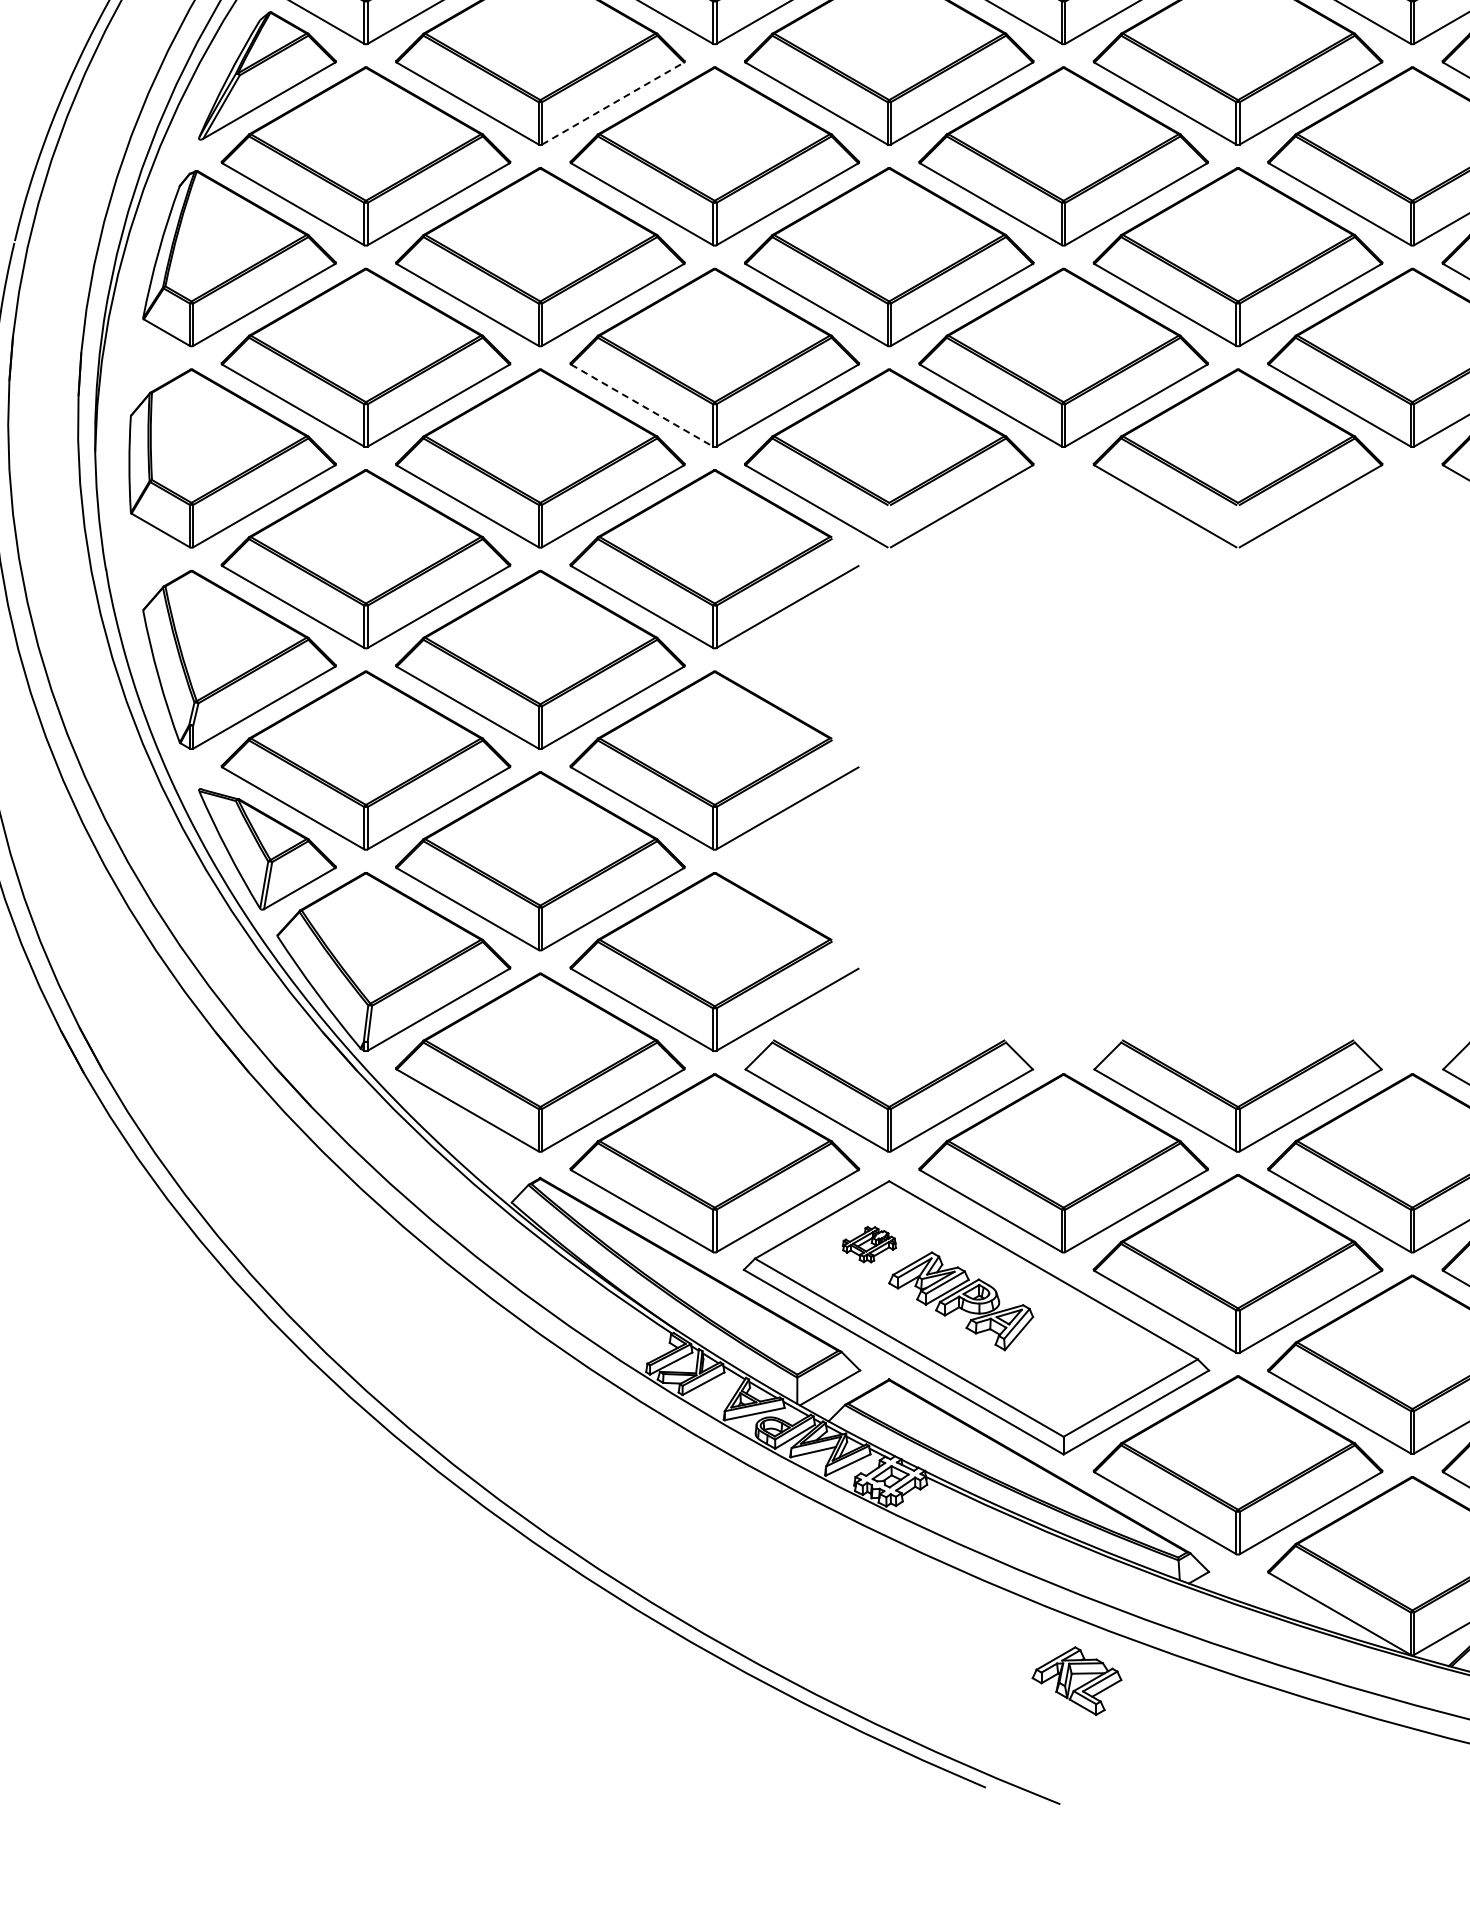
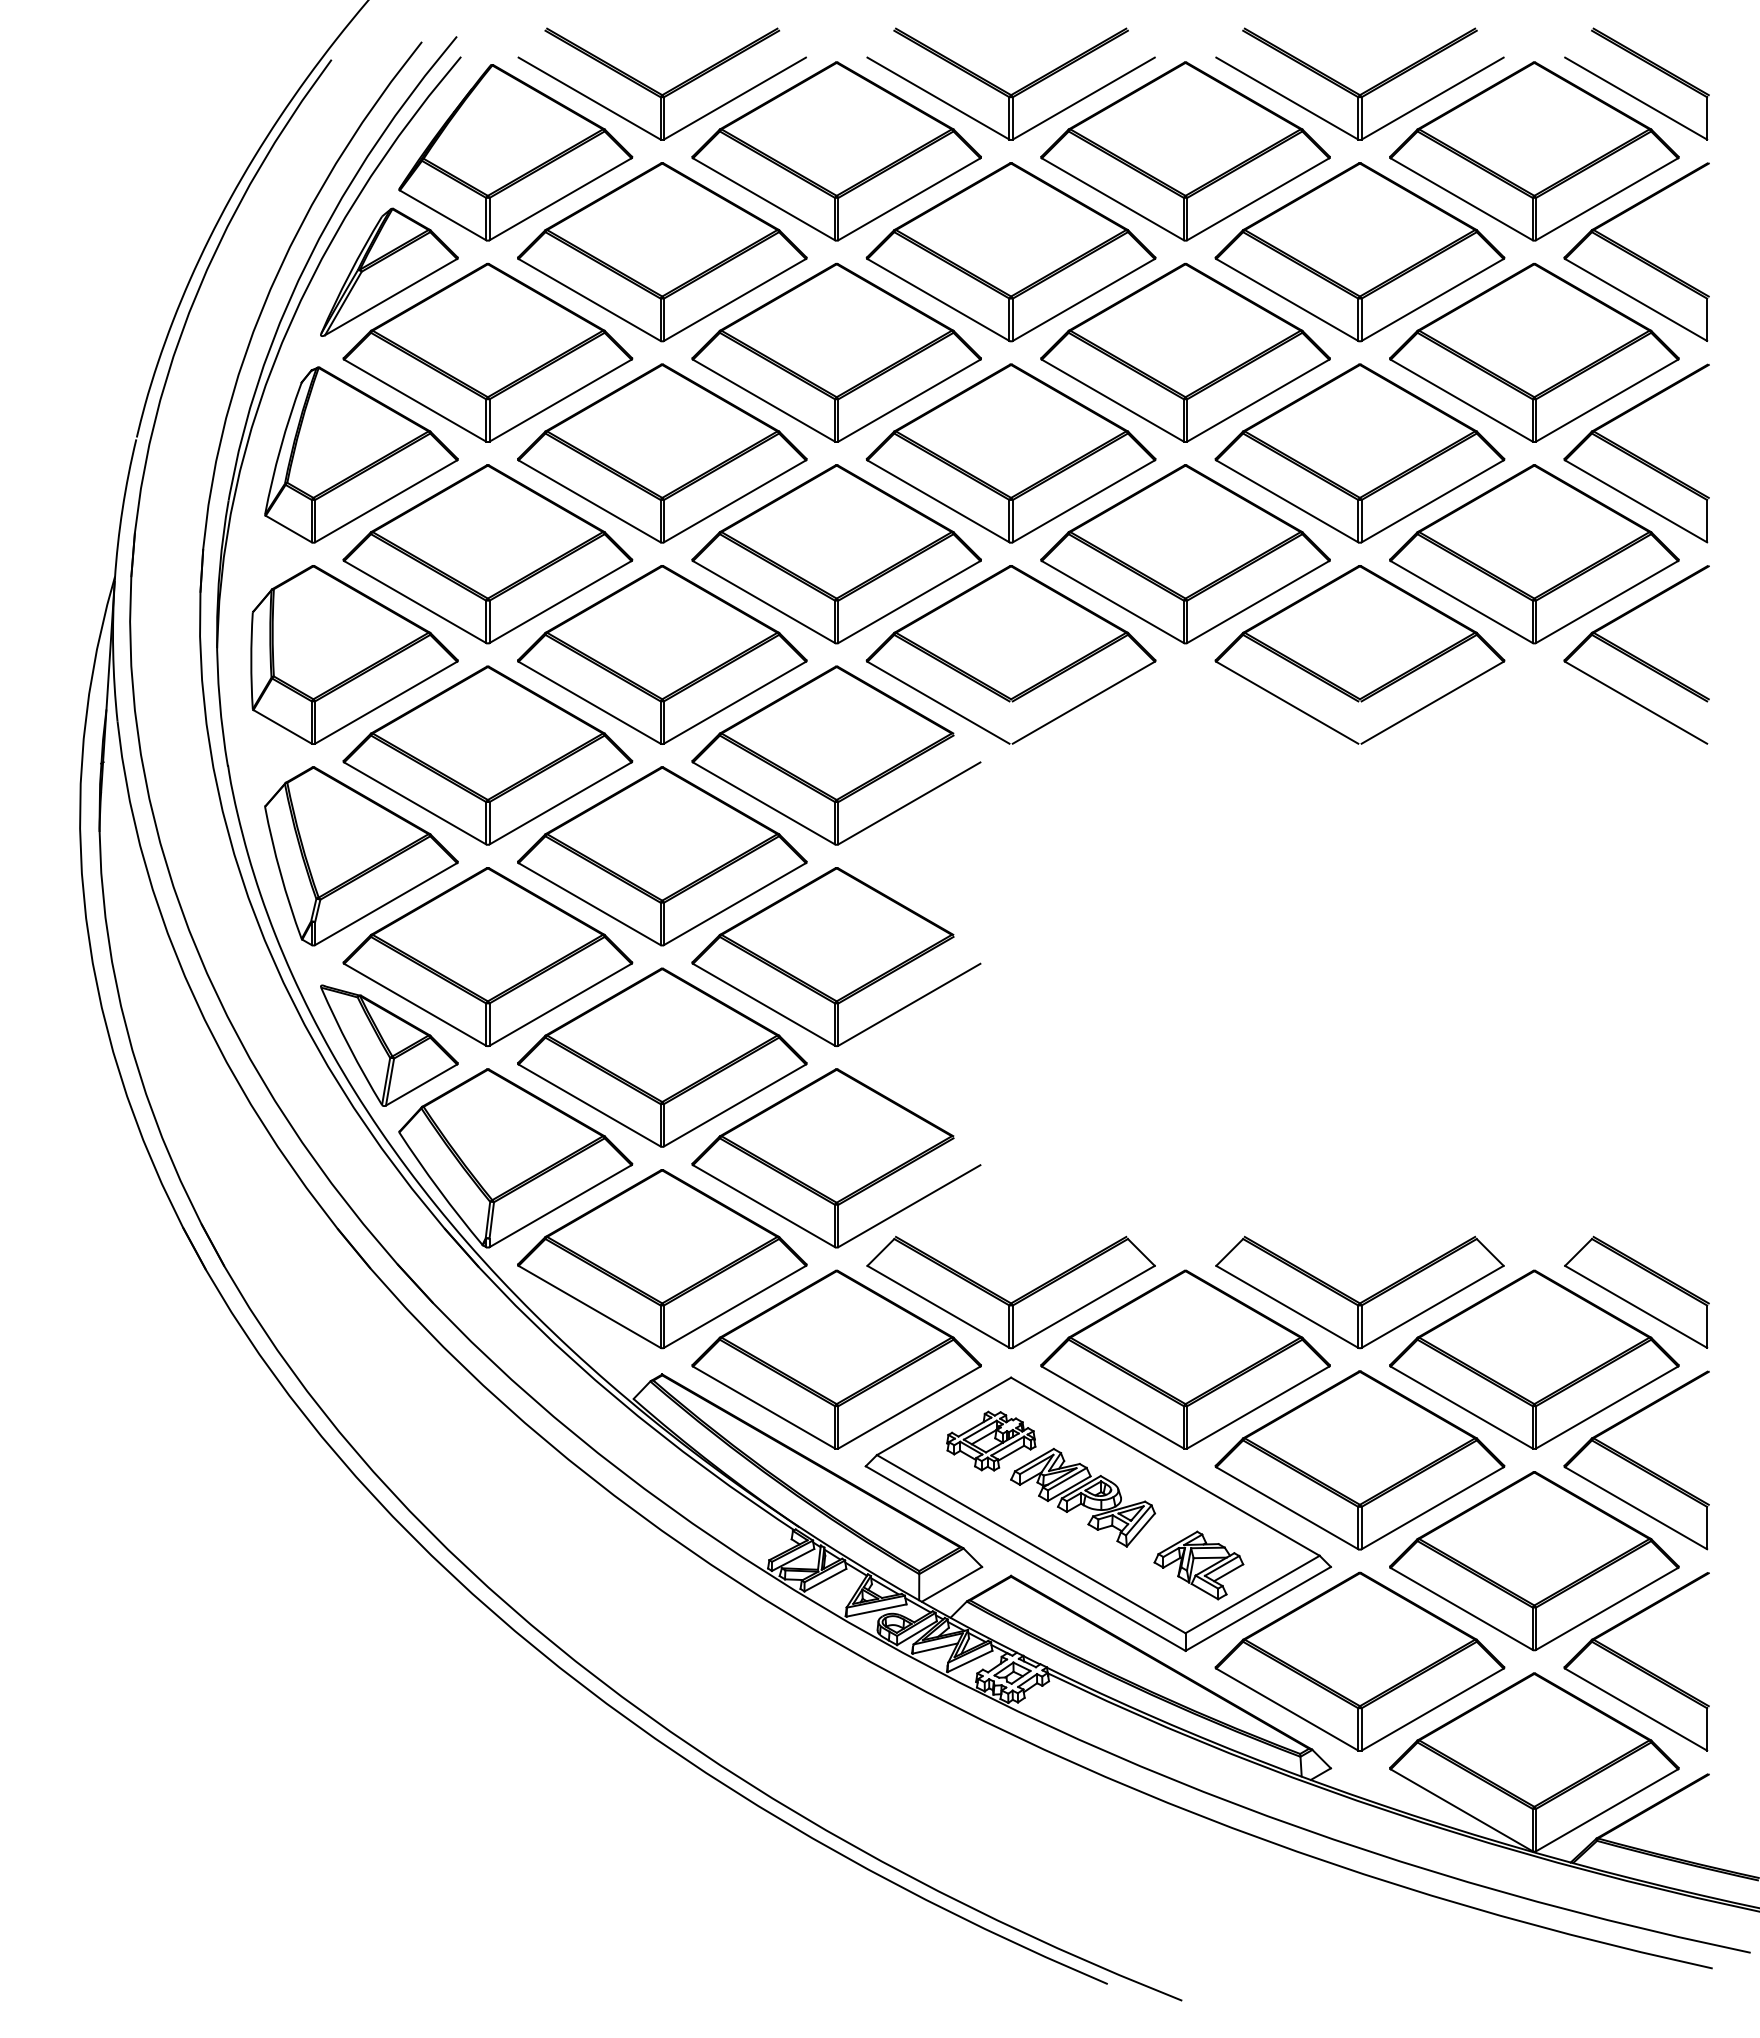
line: (612, 103) -> (734, 299), dashed -> solid
line: (642, 406) -> (764, 602), dashed -> solid
part: (869, 1244) -> (991, 1440), size x1.67
part: (1076, 1681) -> (1198, 1565), moved

